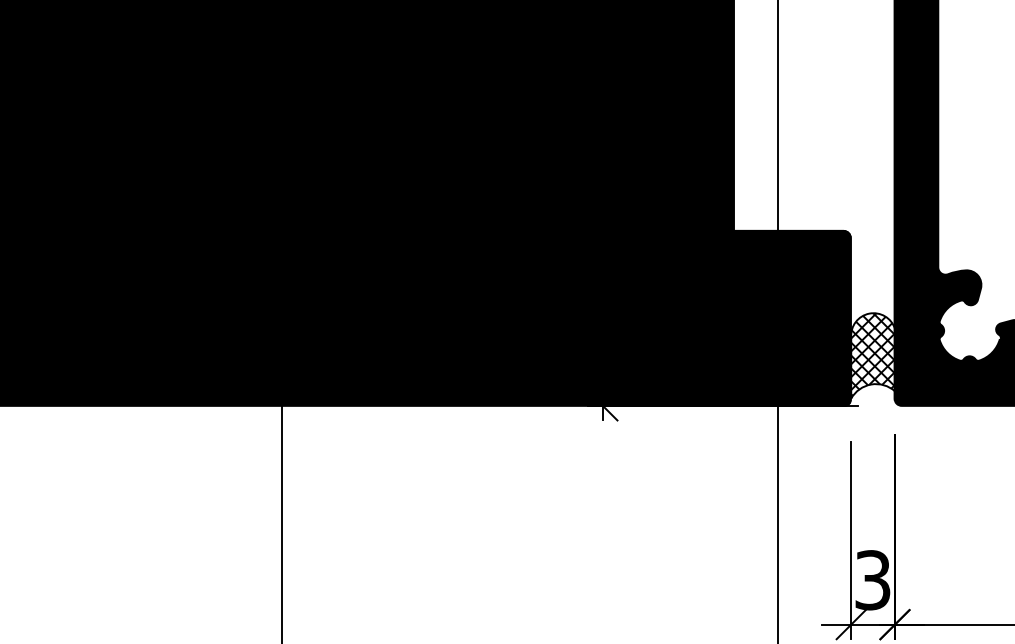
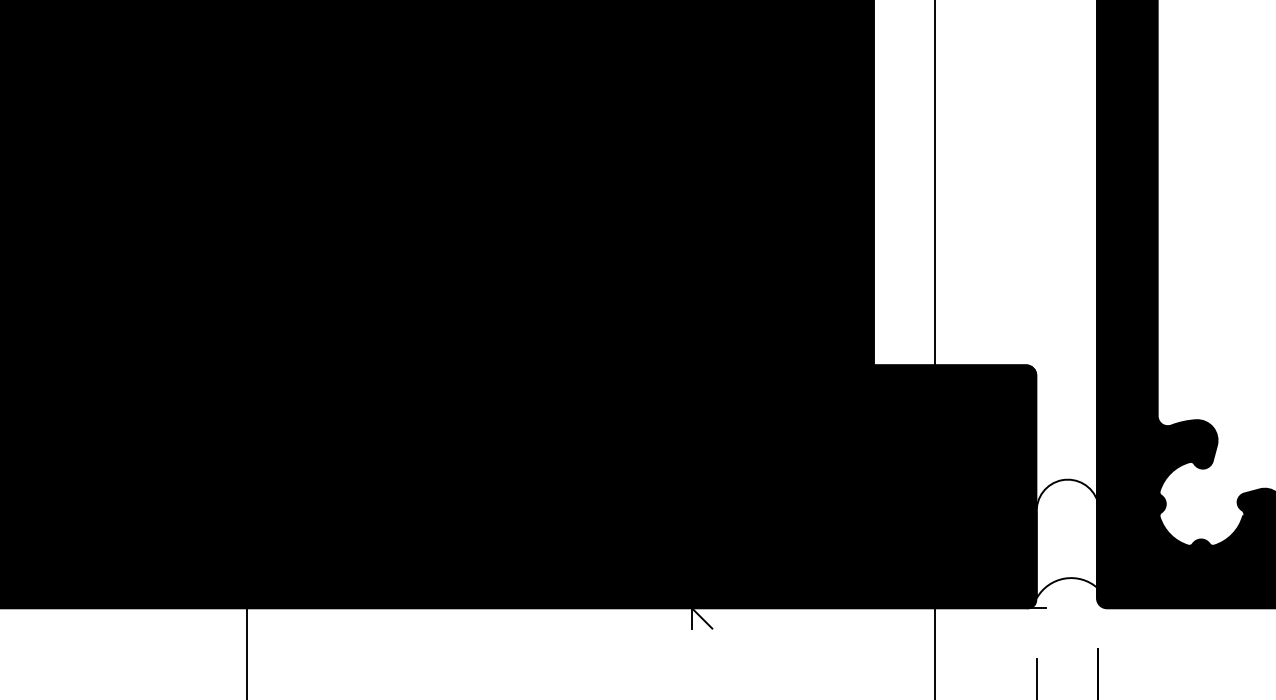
hatch: (872, 354) -> (1066, 536), removed

